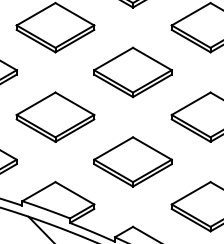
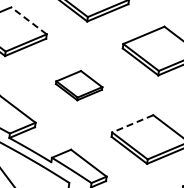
line: (74, 103) -> (28, 20), solid -> dashed
part: (132, 161) -> (78, 85), size x0.6
line: (190, 193) -> (132, 123), solid -> dashed

